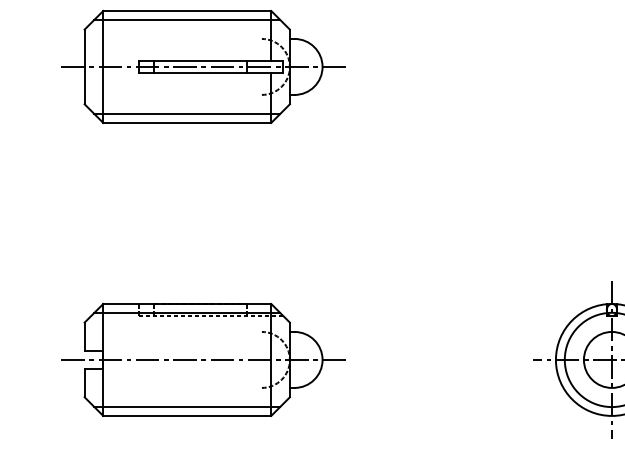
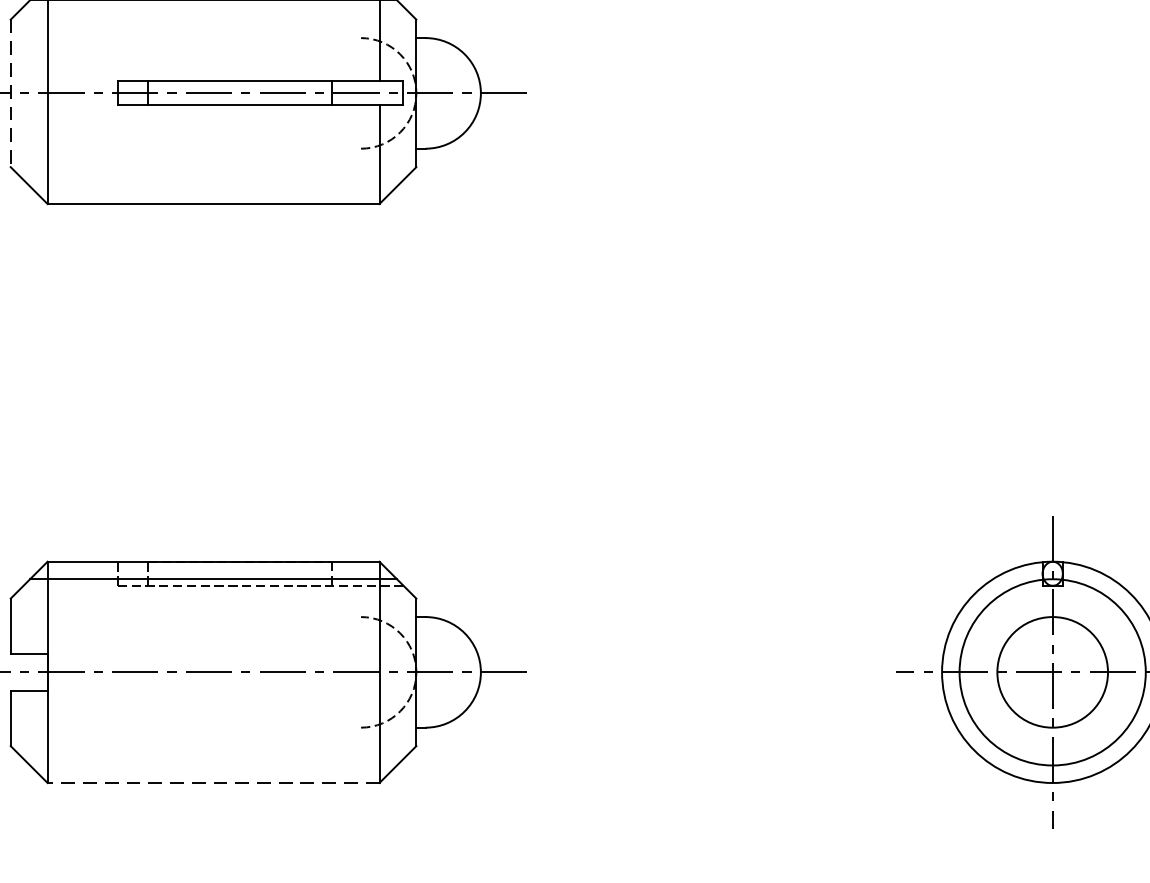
line: (84, 67) -> (10, 94), solid -> dashed
line: (187, 114) -> (214, 187), removed
line: (187, 407) -> (214, 766), removed
line: (187, 415) -> (214, 782), solid -> dashed

